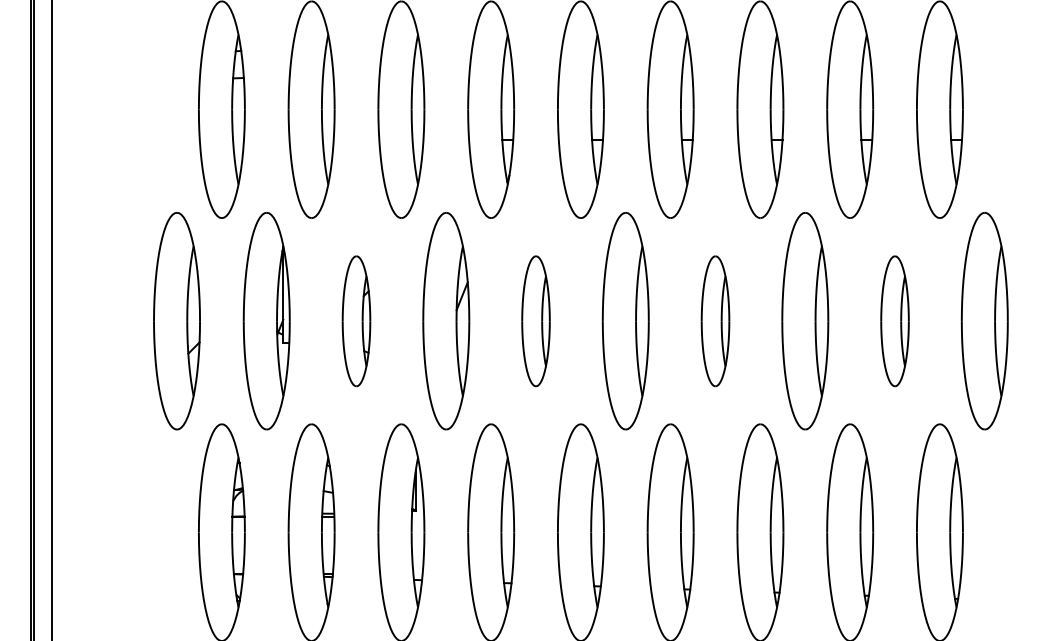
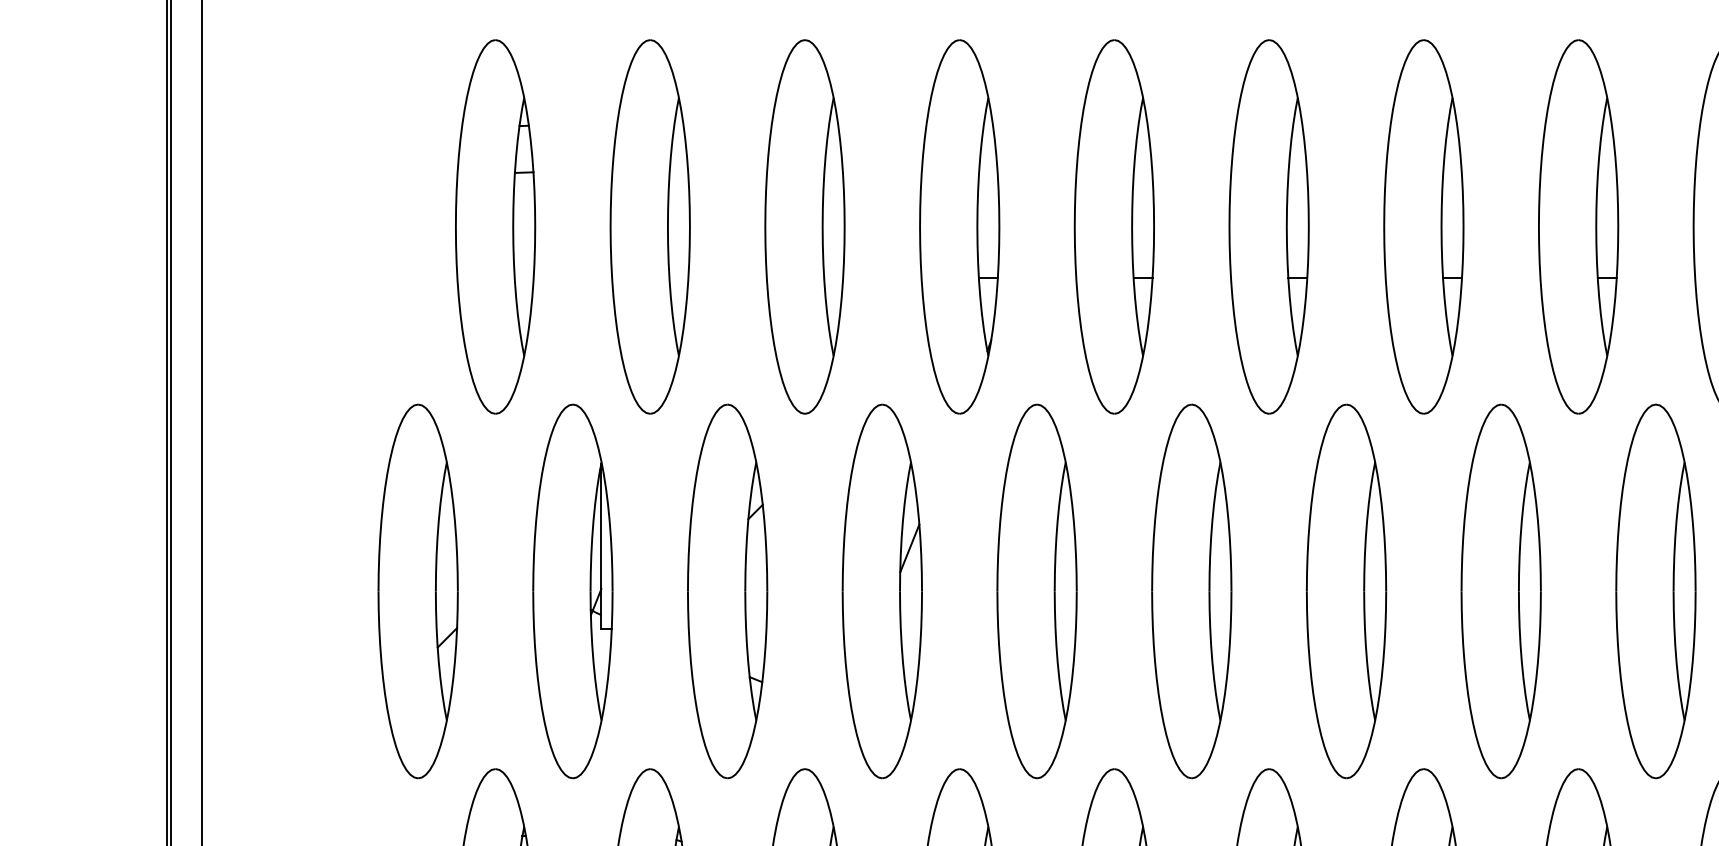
part: (356, 321) -> (727, 592), size x1.67
part: (535, 321) -> (1036, 592), size x1.67
part: (715, 321) -> (1346, 592), size x1.67
part: (894, 321) -> (1654, 592), size x1.67

